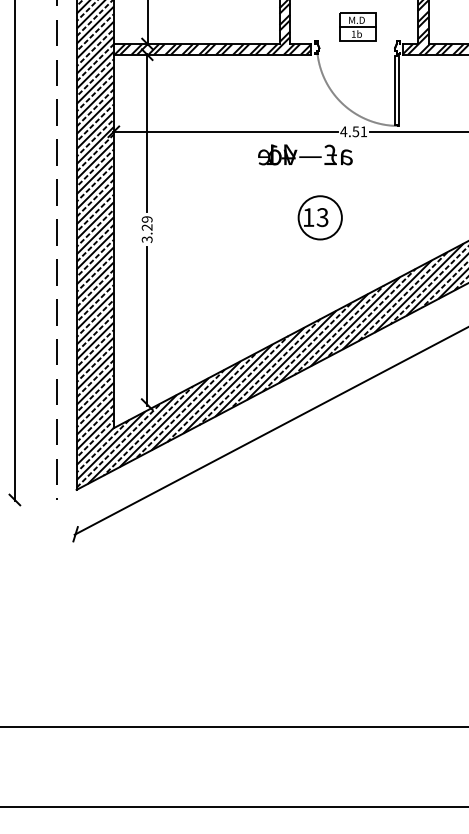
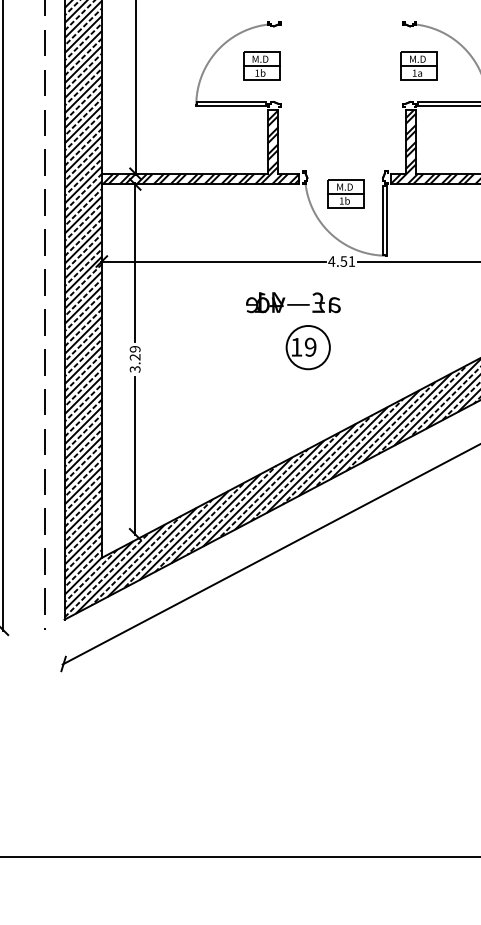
part: (357, 26) -> (345, 193), moved
text: (305, 154) -> (293, 302), moved
text: (322, 217) -> (310, 347), 13 -> 19

